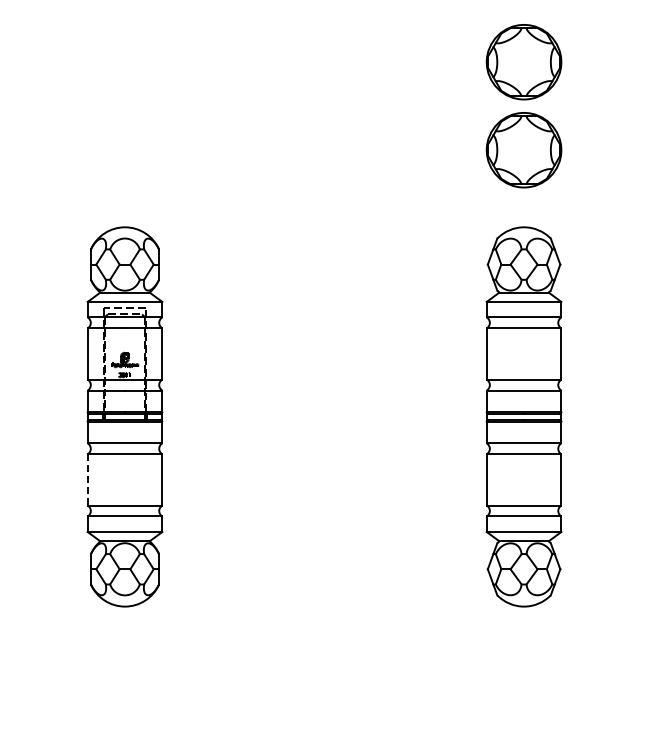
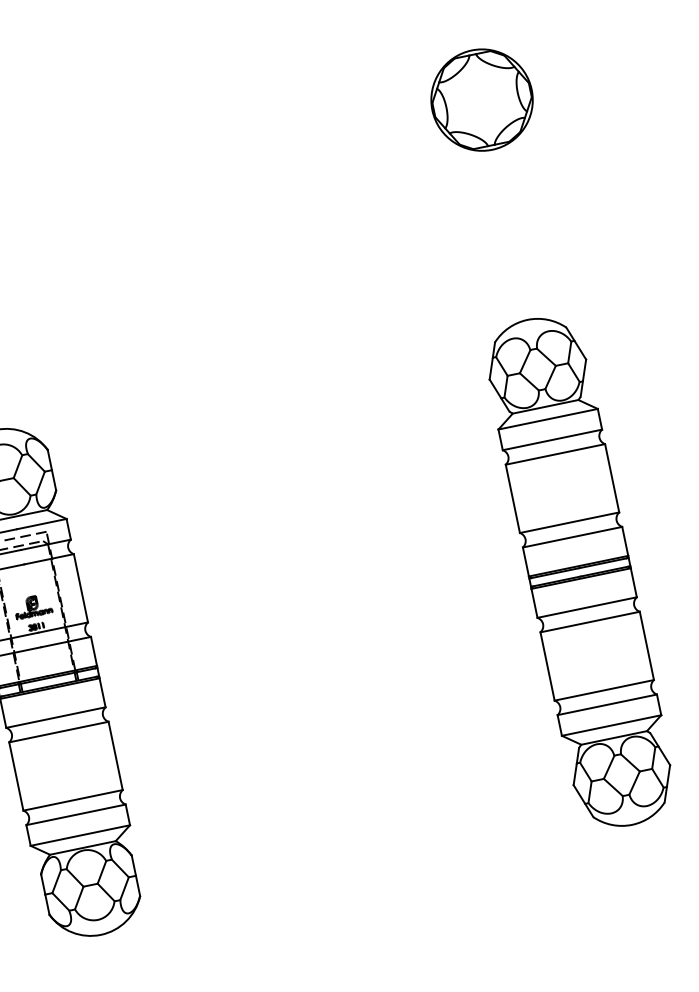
part: (523, 150) -> (505, 217), removed
line: (87, 479) -> (15, 775), dashed -> solid

